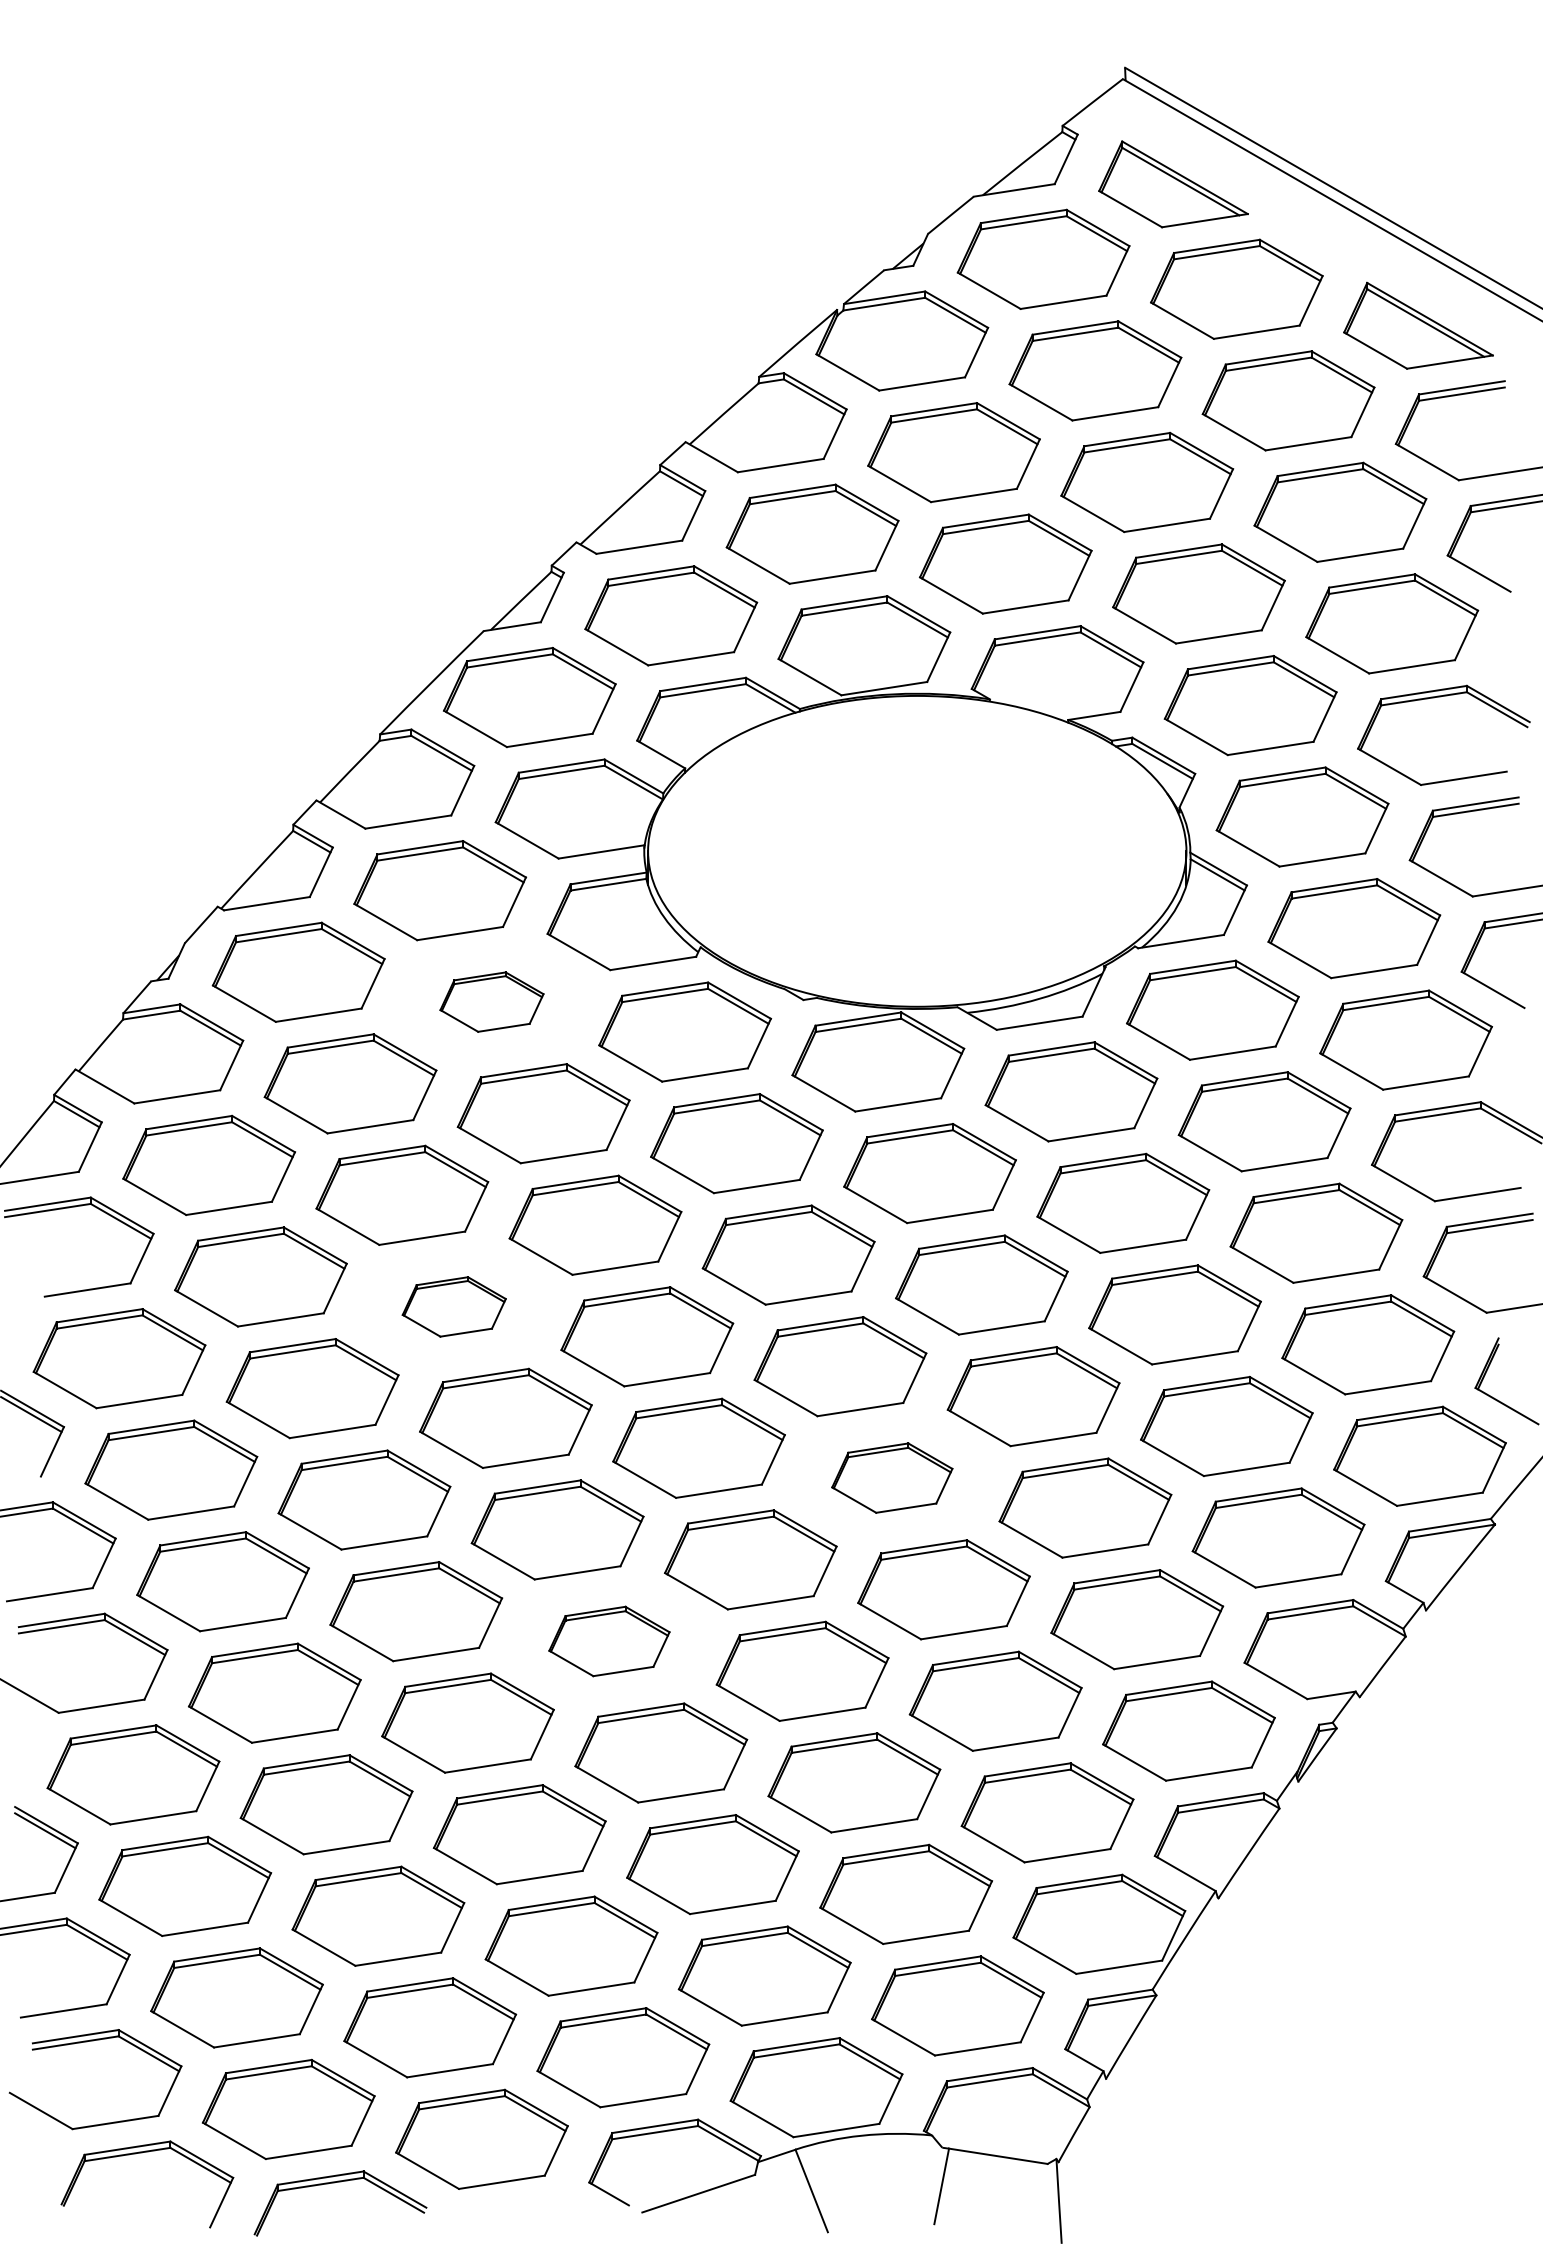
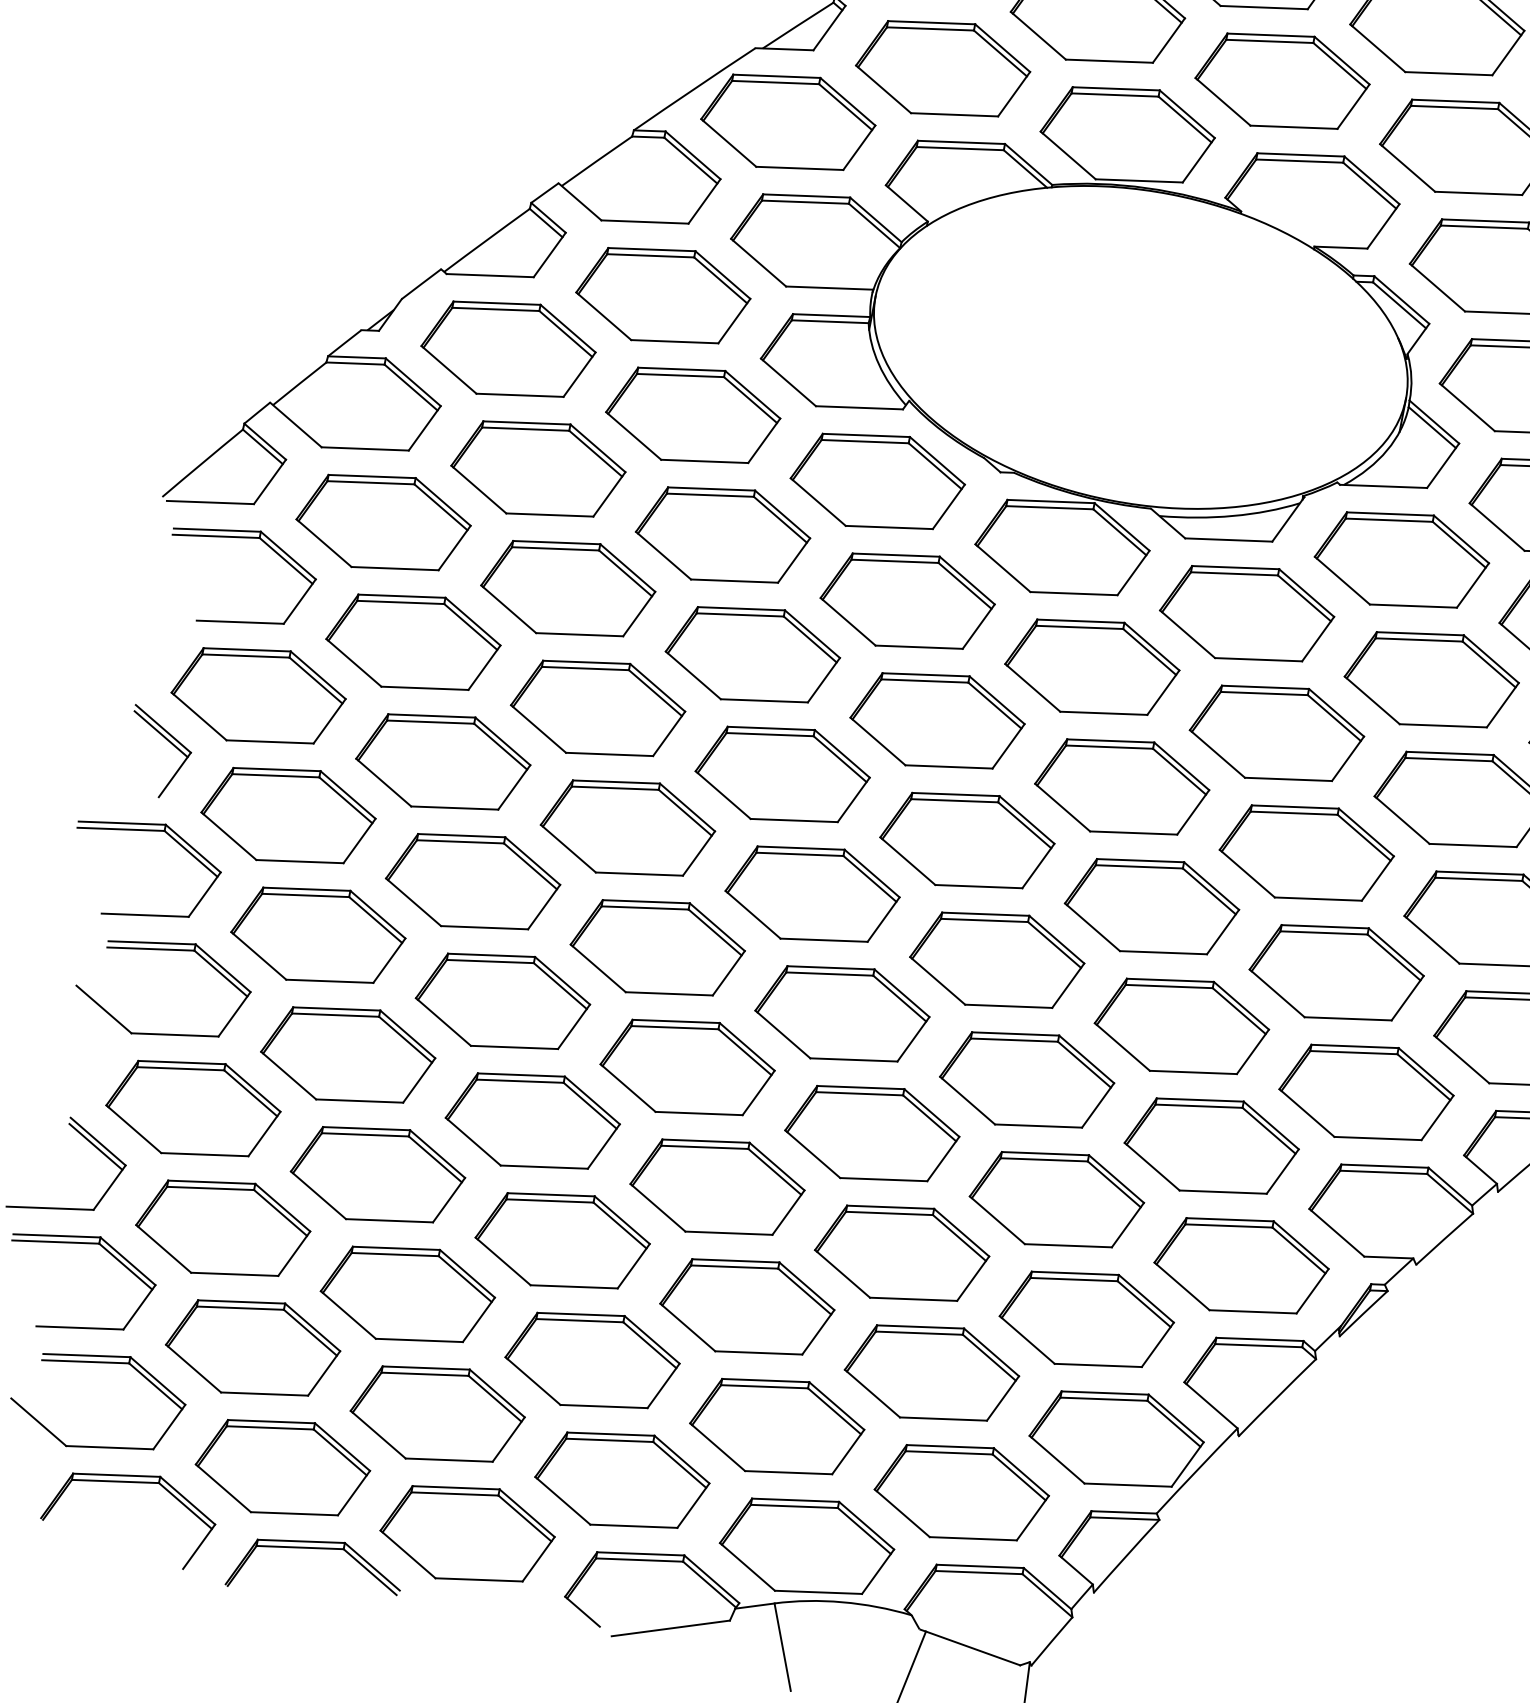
part: (491, 1001) -> (692, 414), size x1.67
part: (454, 1306) -> (598, 708), size x1.67
part: (892, 1477) -> (997, 959), size x1.43
part: (609, 1641) -> (687, 1067), size x1.43

